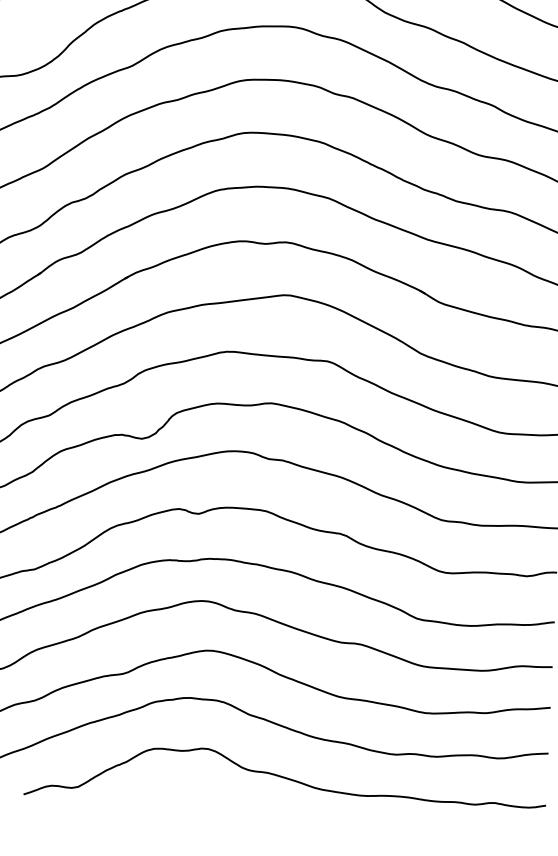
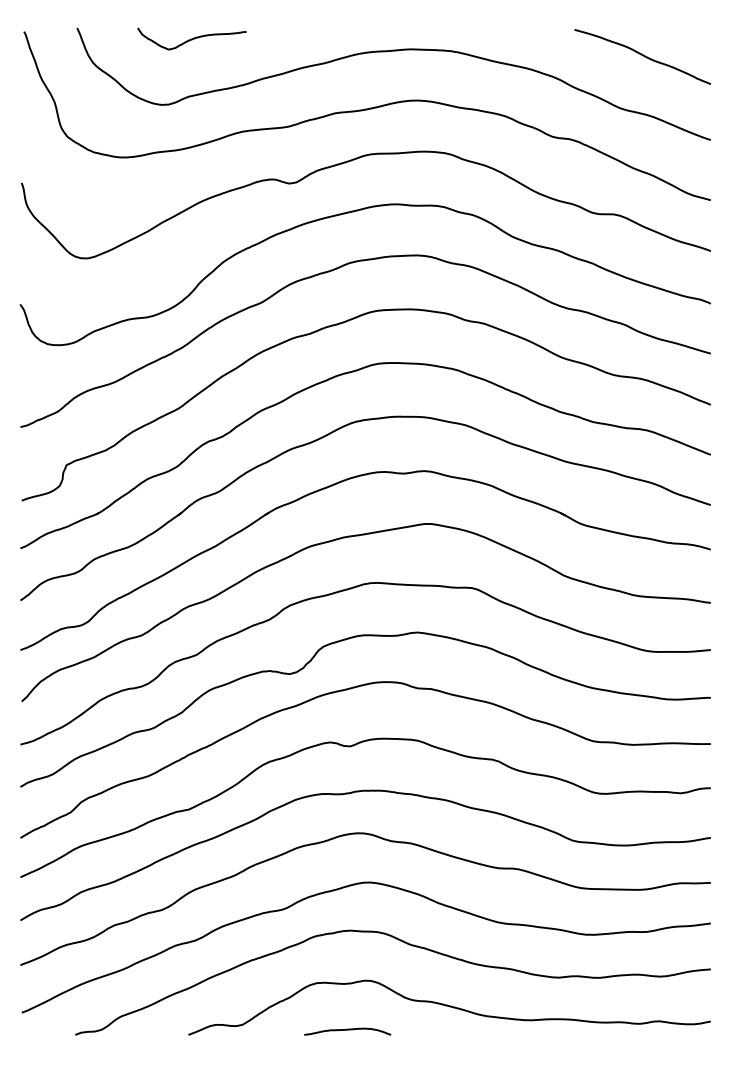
curve: (182, 797) -> (347, 1030), added

